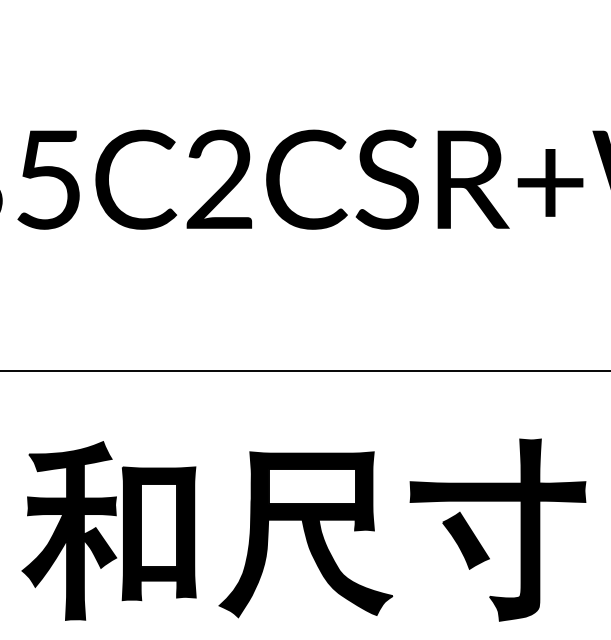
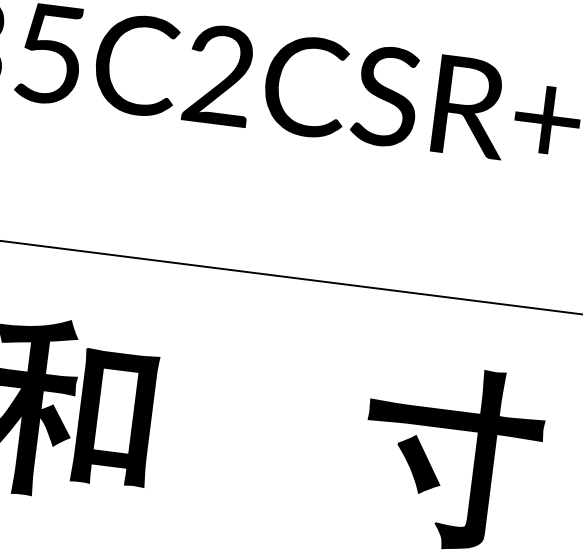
part: (305, 534) -> (260, 438), removed

